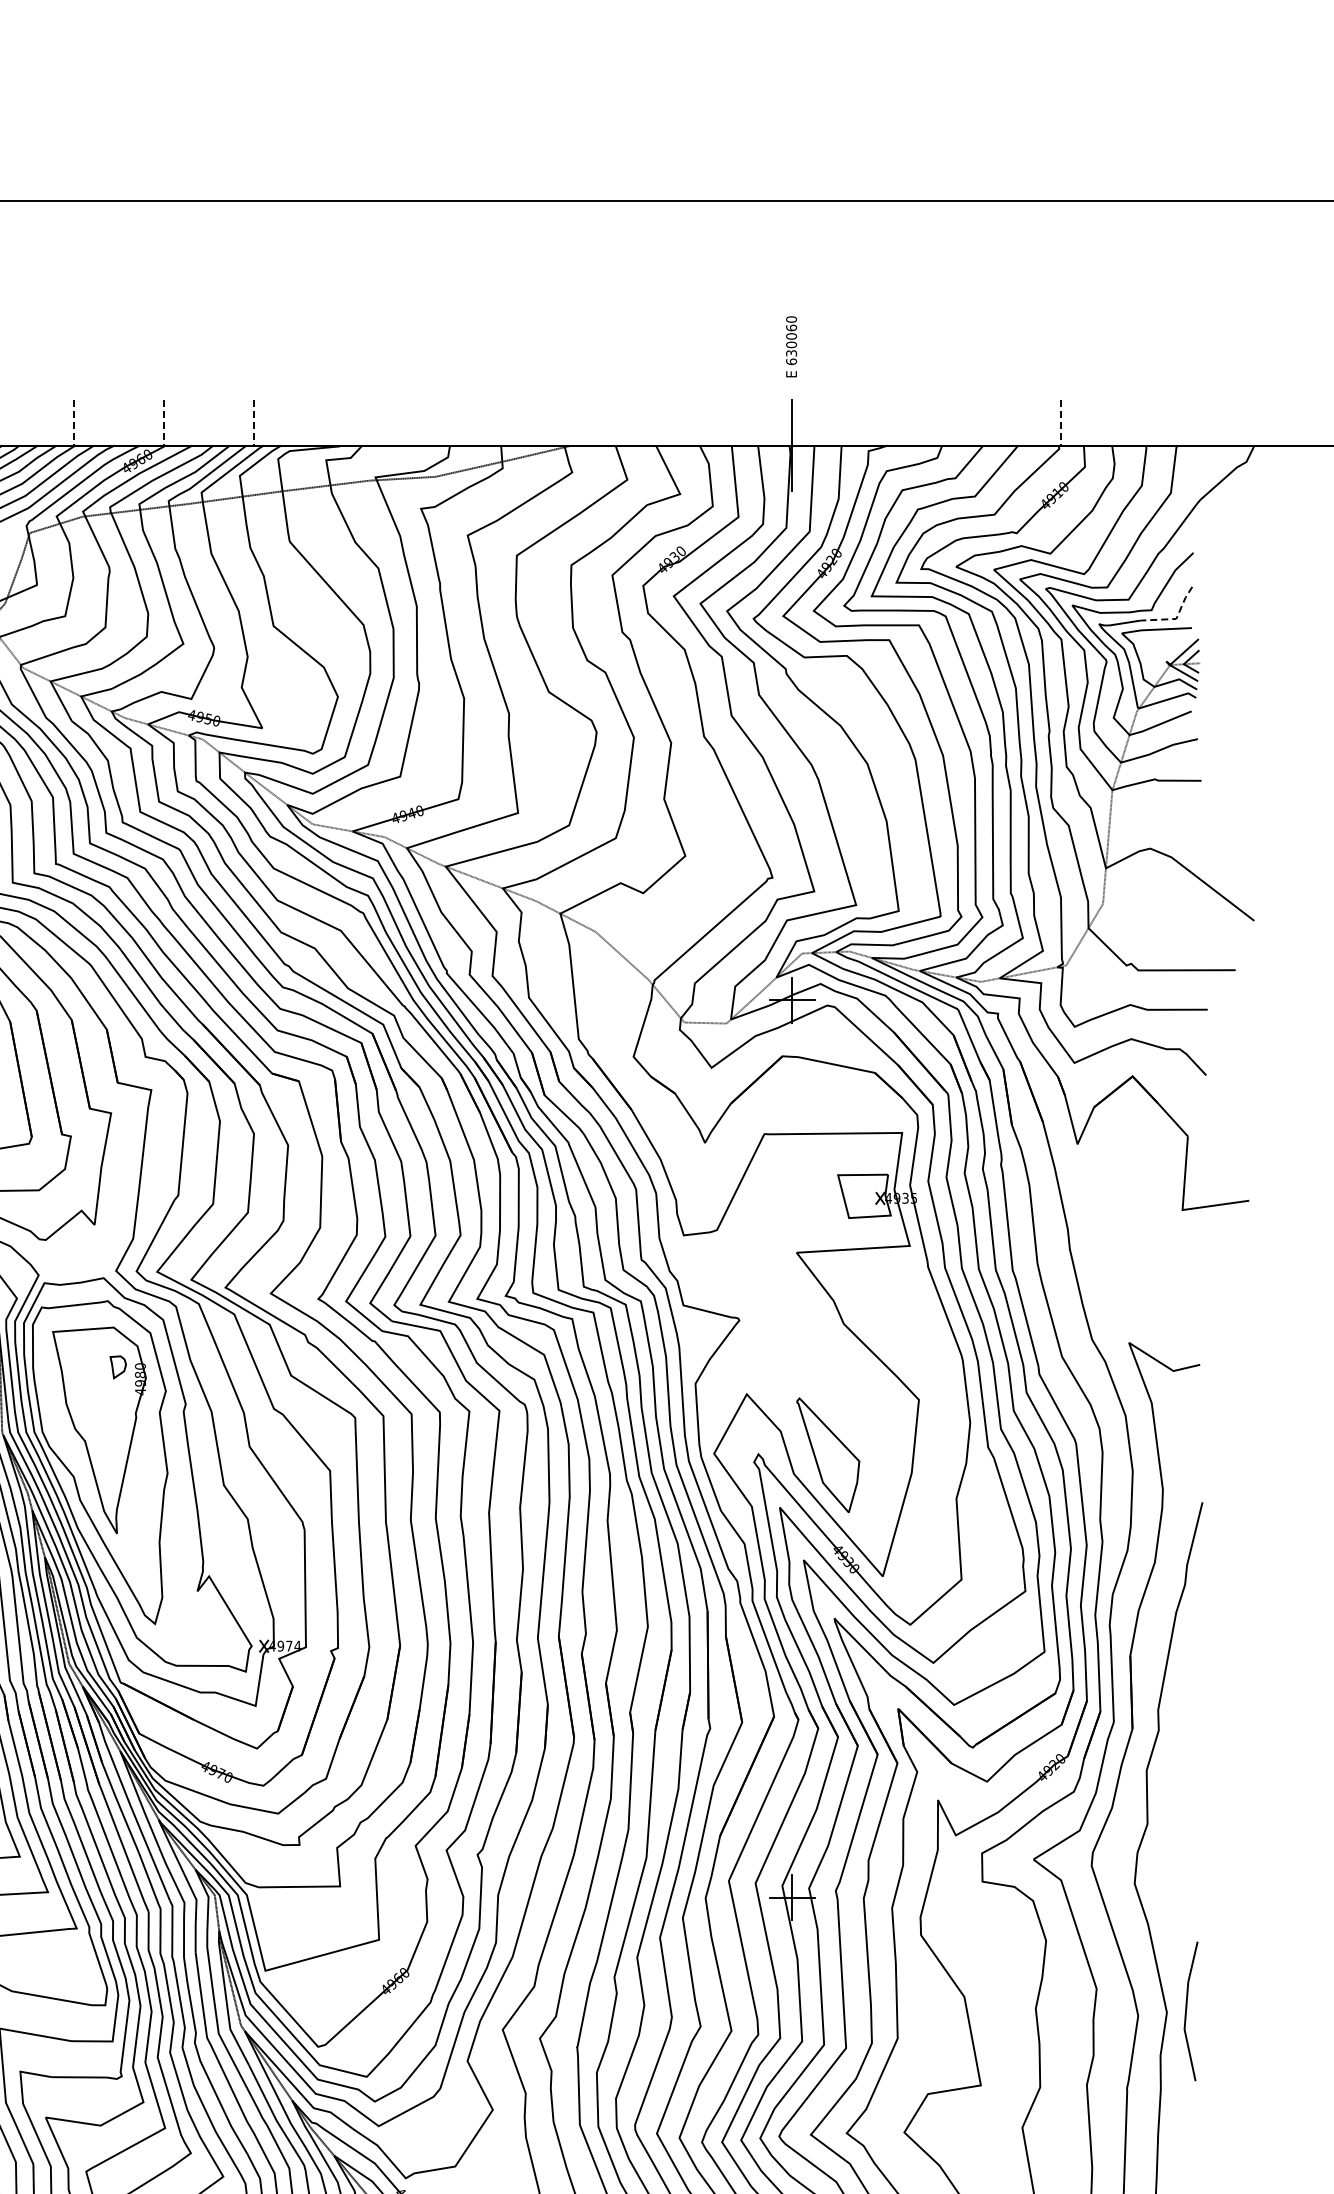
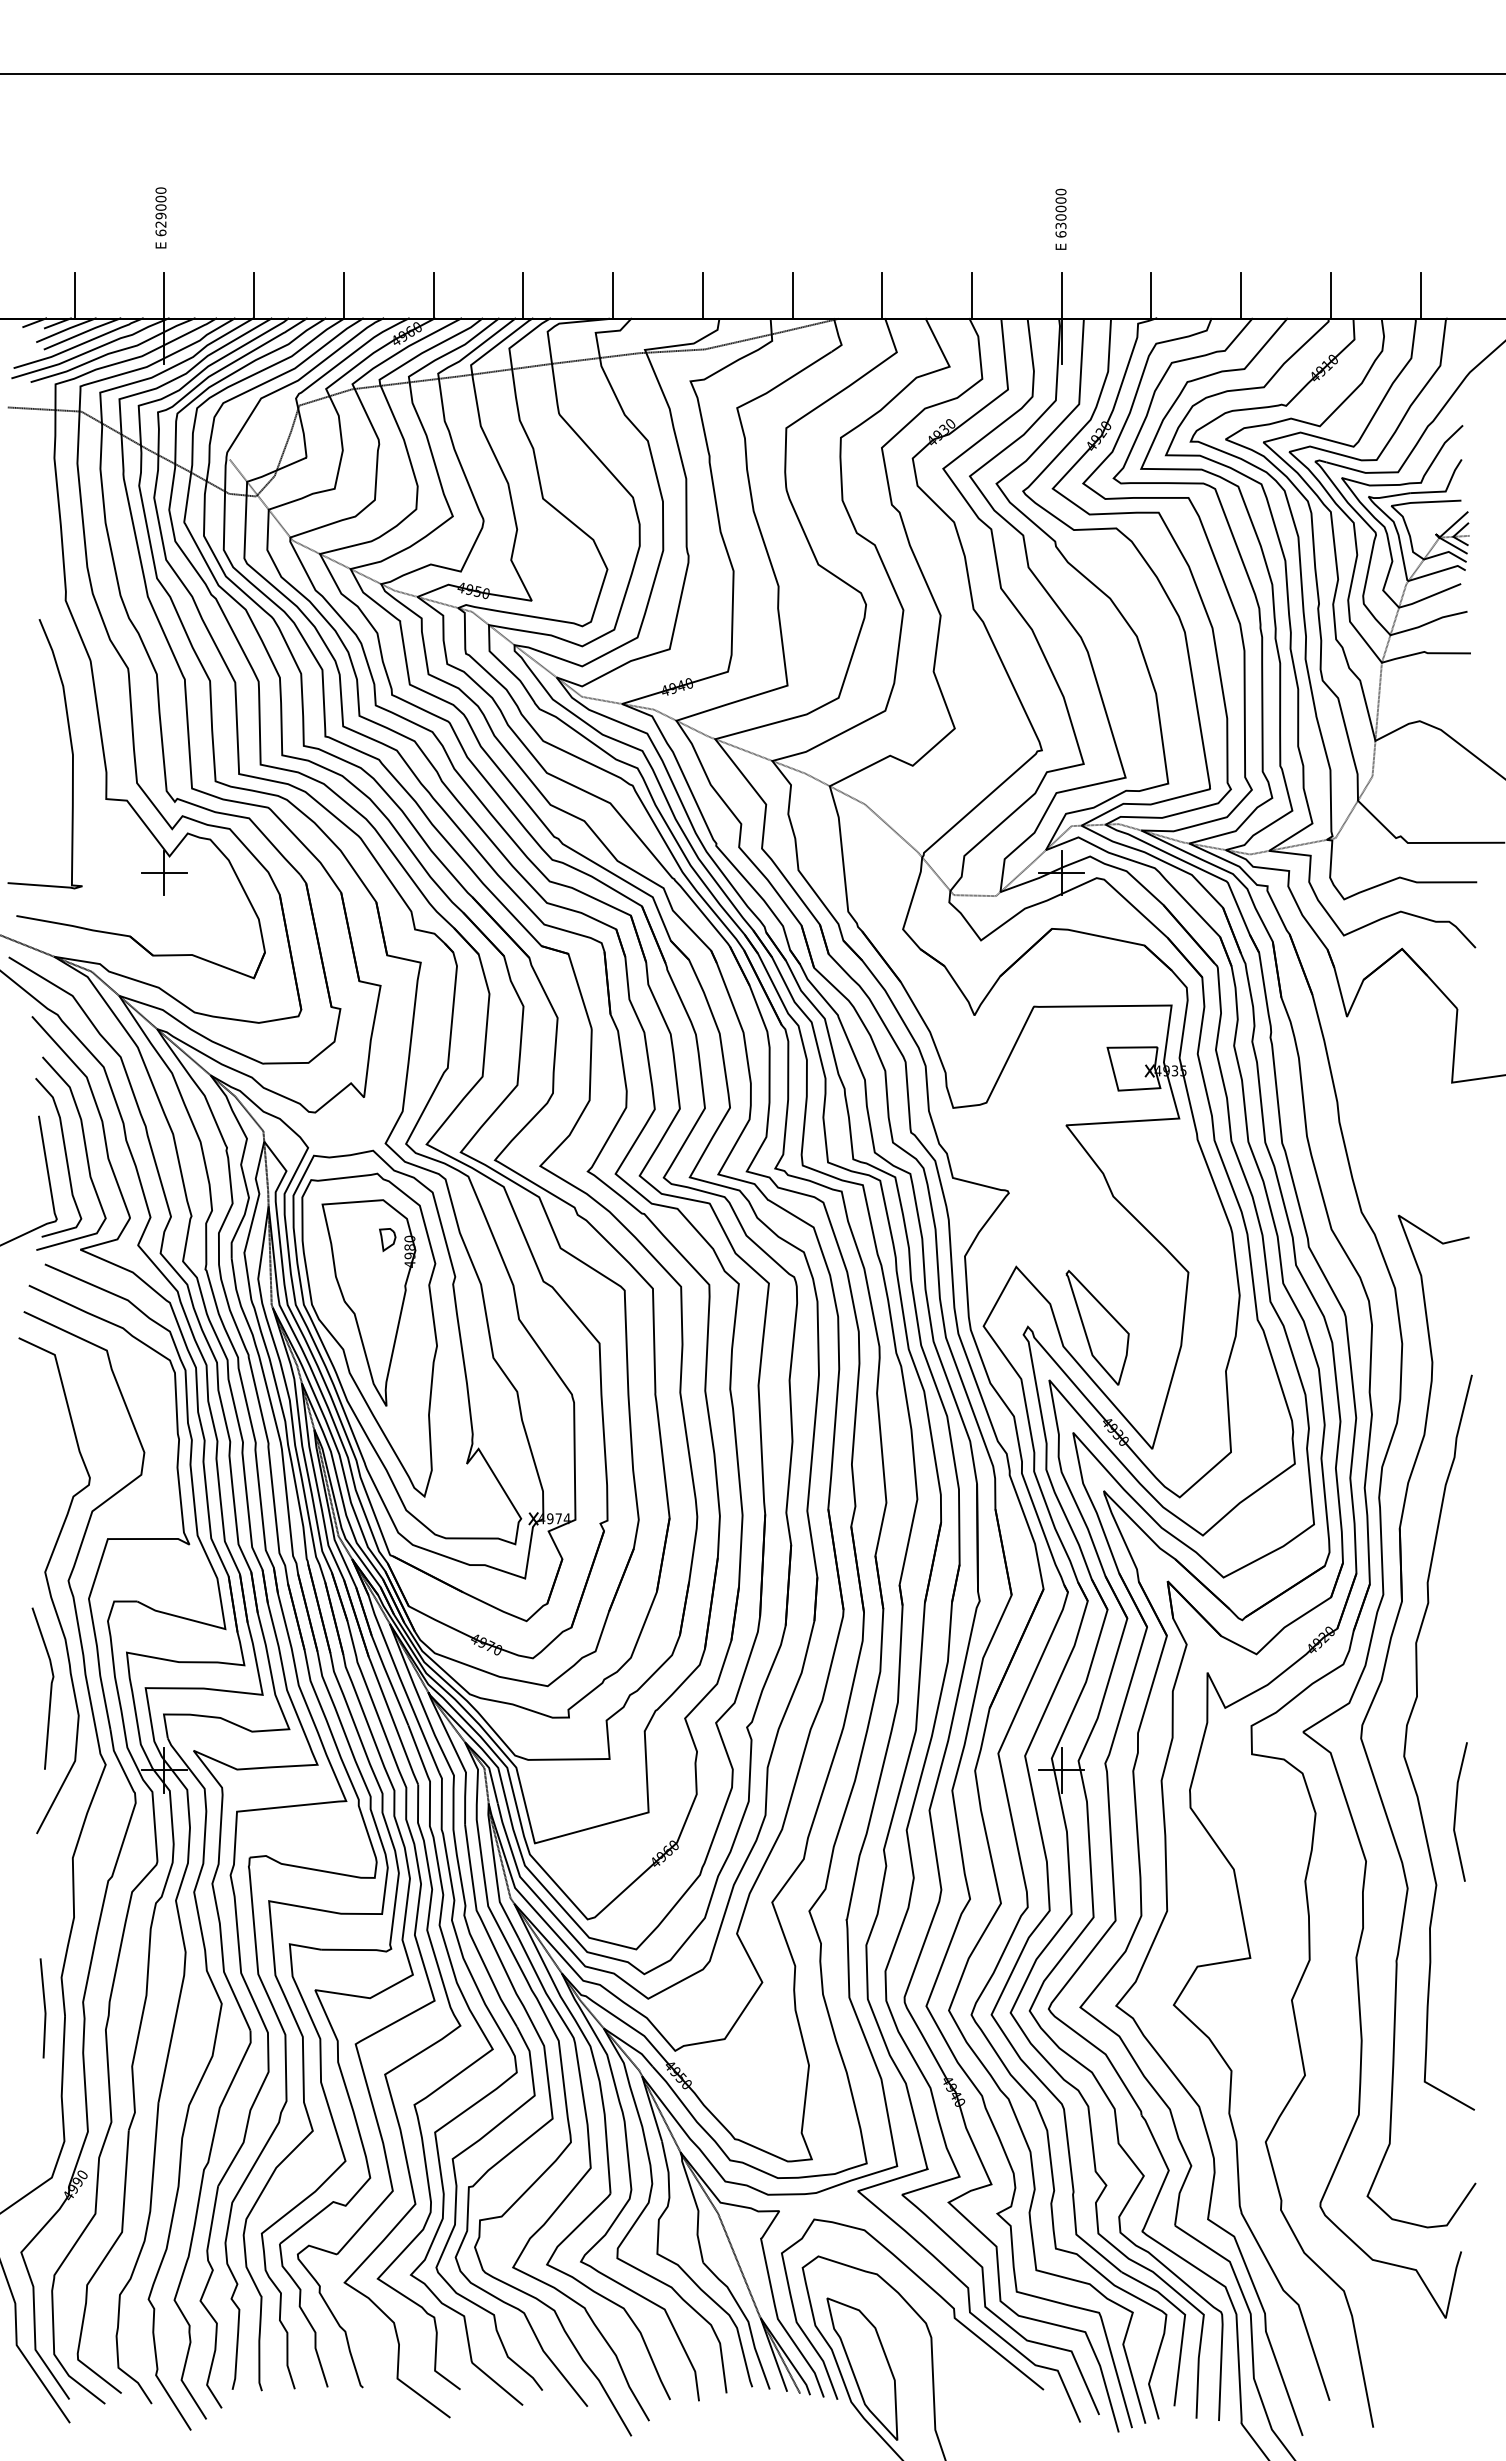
text: (791, 327) -> (1060, 200), 630060 -> 630000
line: (74, 422) -> (343, 295), dashed -> solid
line: (164, 422) -> (433, 295), dashed -> solid
line: (254, 422) -> (523, 295), dashed -> solid
line: (344, 422) -> (613, 295), added
line: (433, 422) -> (702, 295), added
line: (523, 422) -> (792, 295), added
line: (613, 422) -> (882, 295), added
line: (703, 422) -> (972, 295), added
line: (882, 422) -> (1151, 295), added
line: (972, 422) -> (1241, 295), added
line: (1061, 422) -> (1330, 295), dashed -> solid
line: (1151, 422) -> (1420, 295), added
line: (1176, 618) -> (1445, 491), dashed -> solid
line: (1187, 2010) -> (1456, 1811), moved

